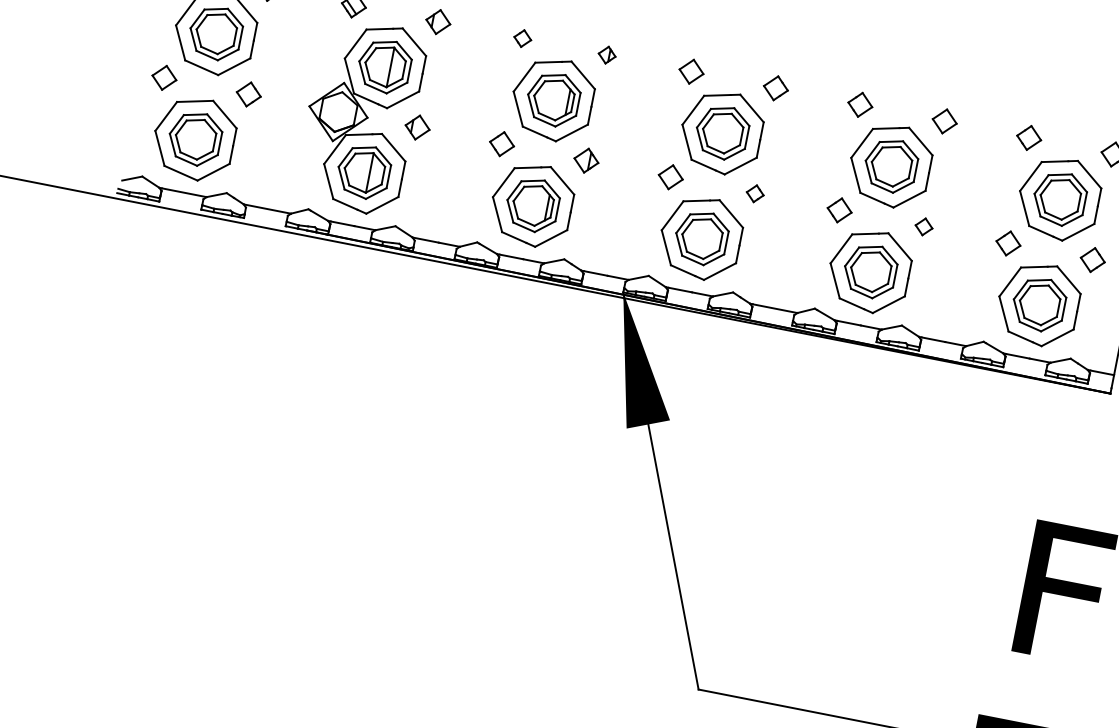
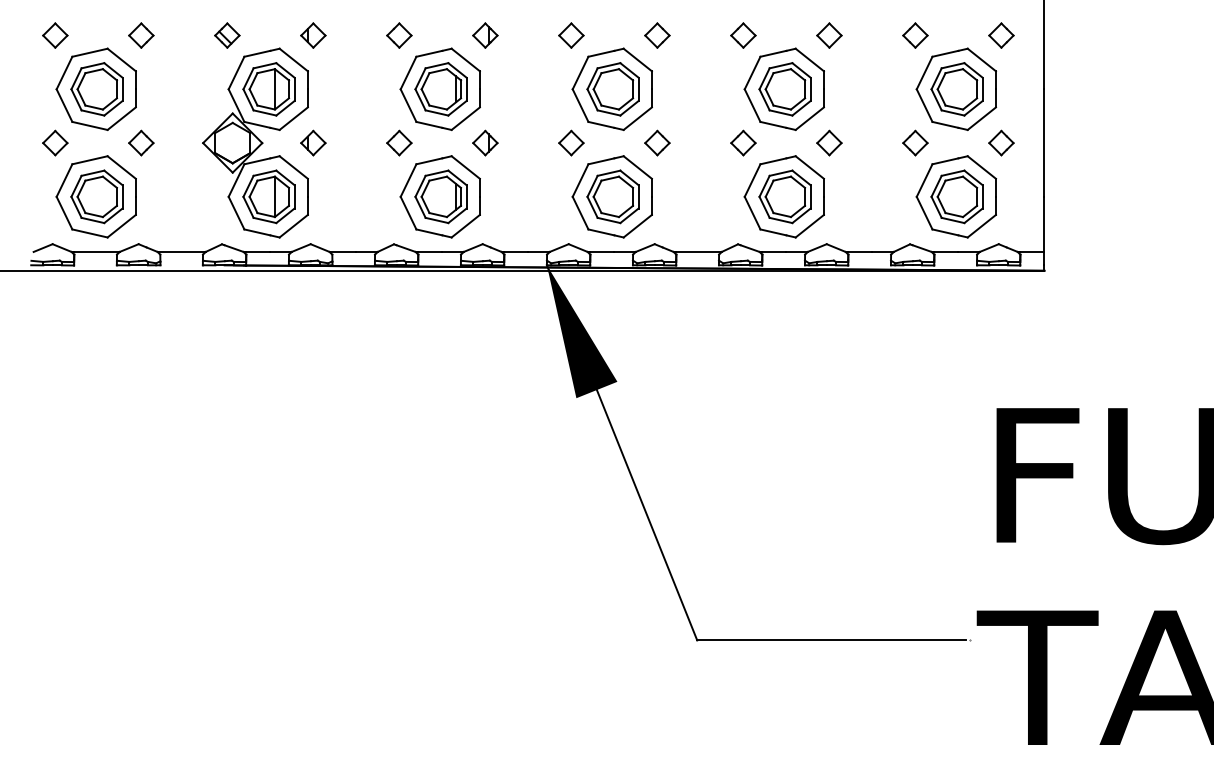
part: (522, 38) -> (399, 35), size x1.43
part: (607, 55) -> (485, 35), size x1.43
part: (755, 193) -> (657, 142), size x1.43
part: (924, 226) -> (829, 142), size x1.43

